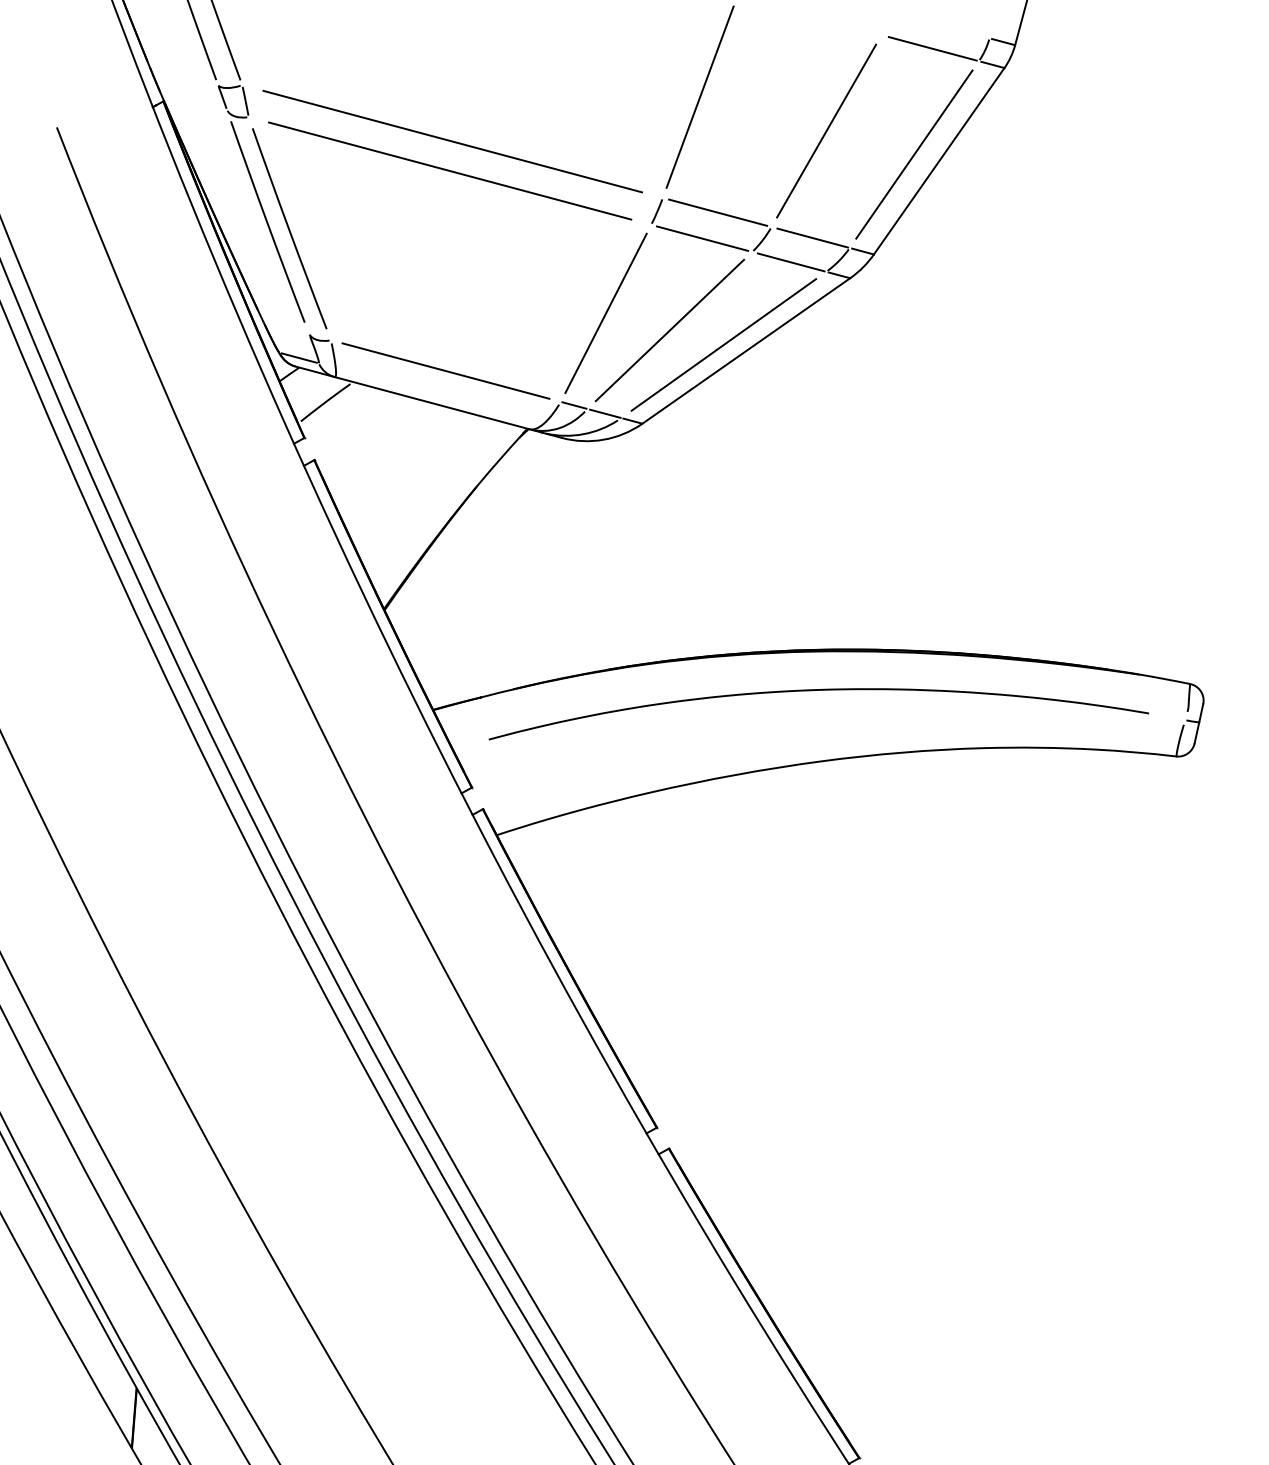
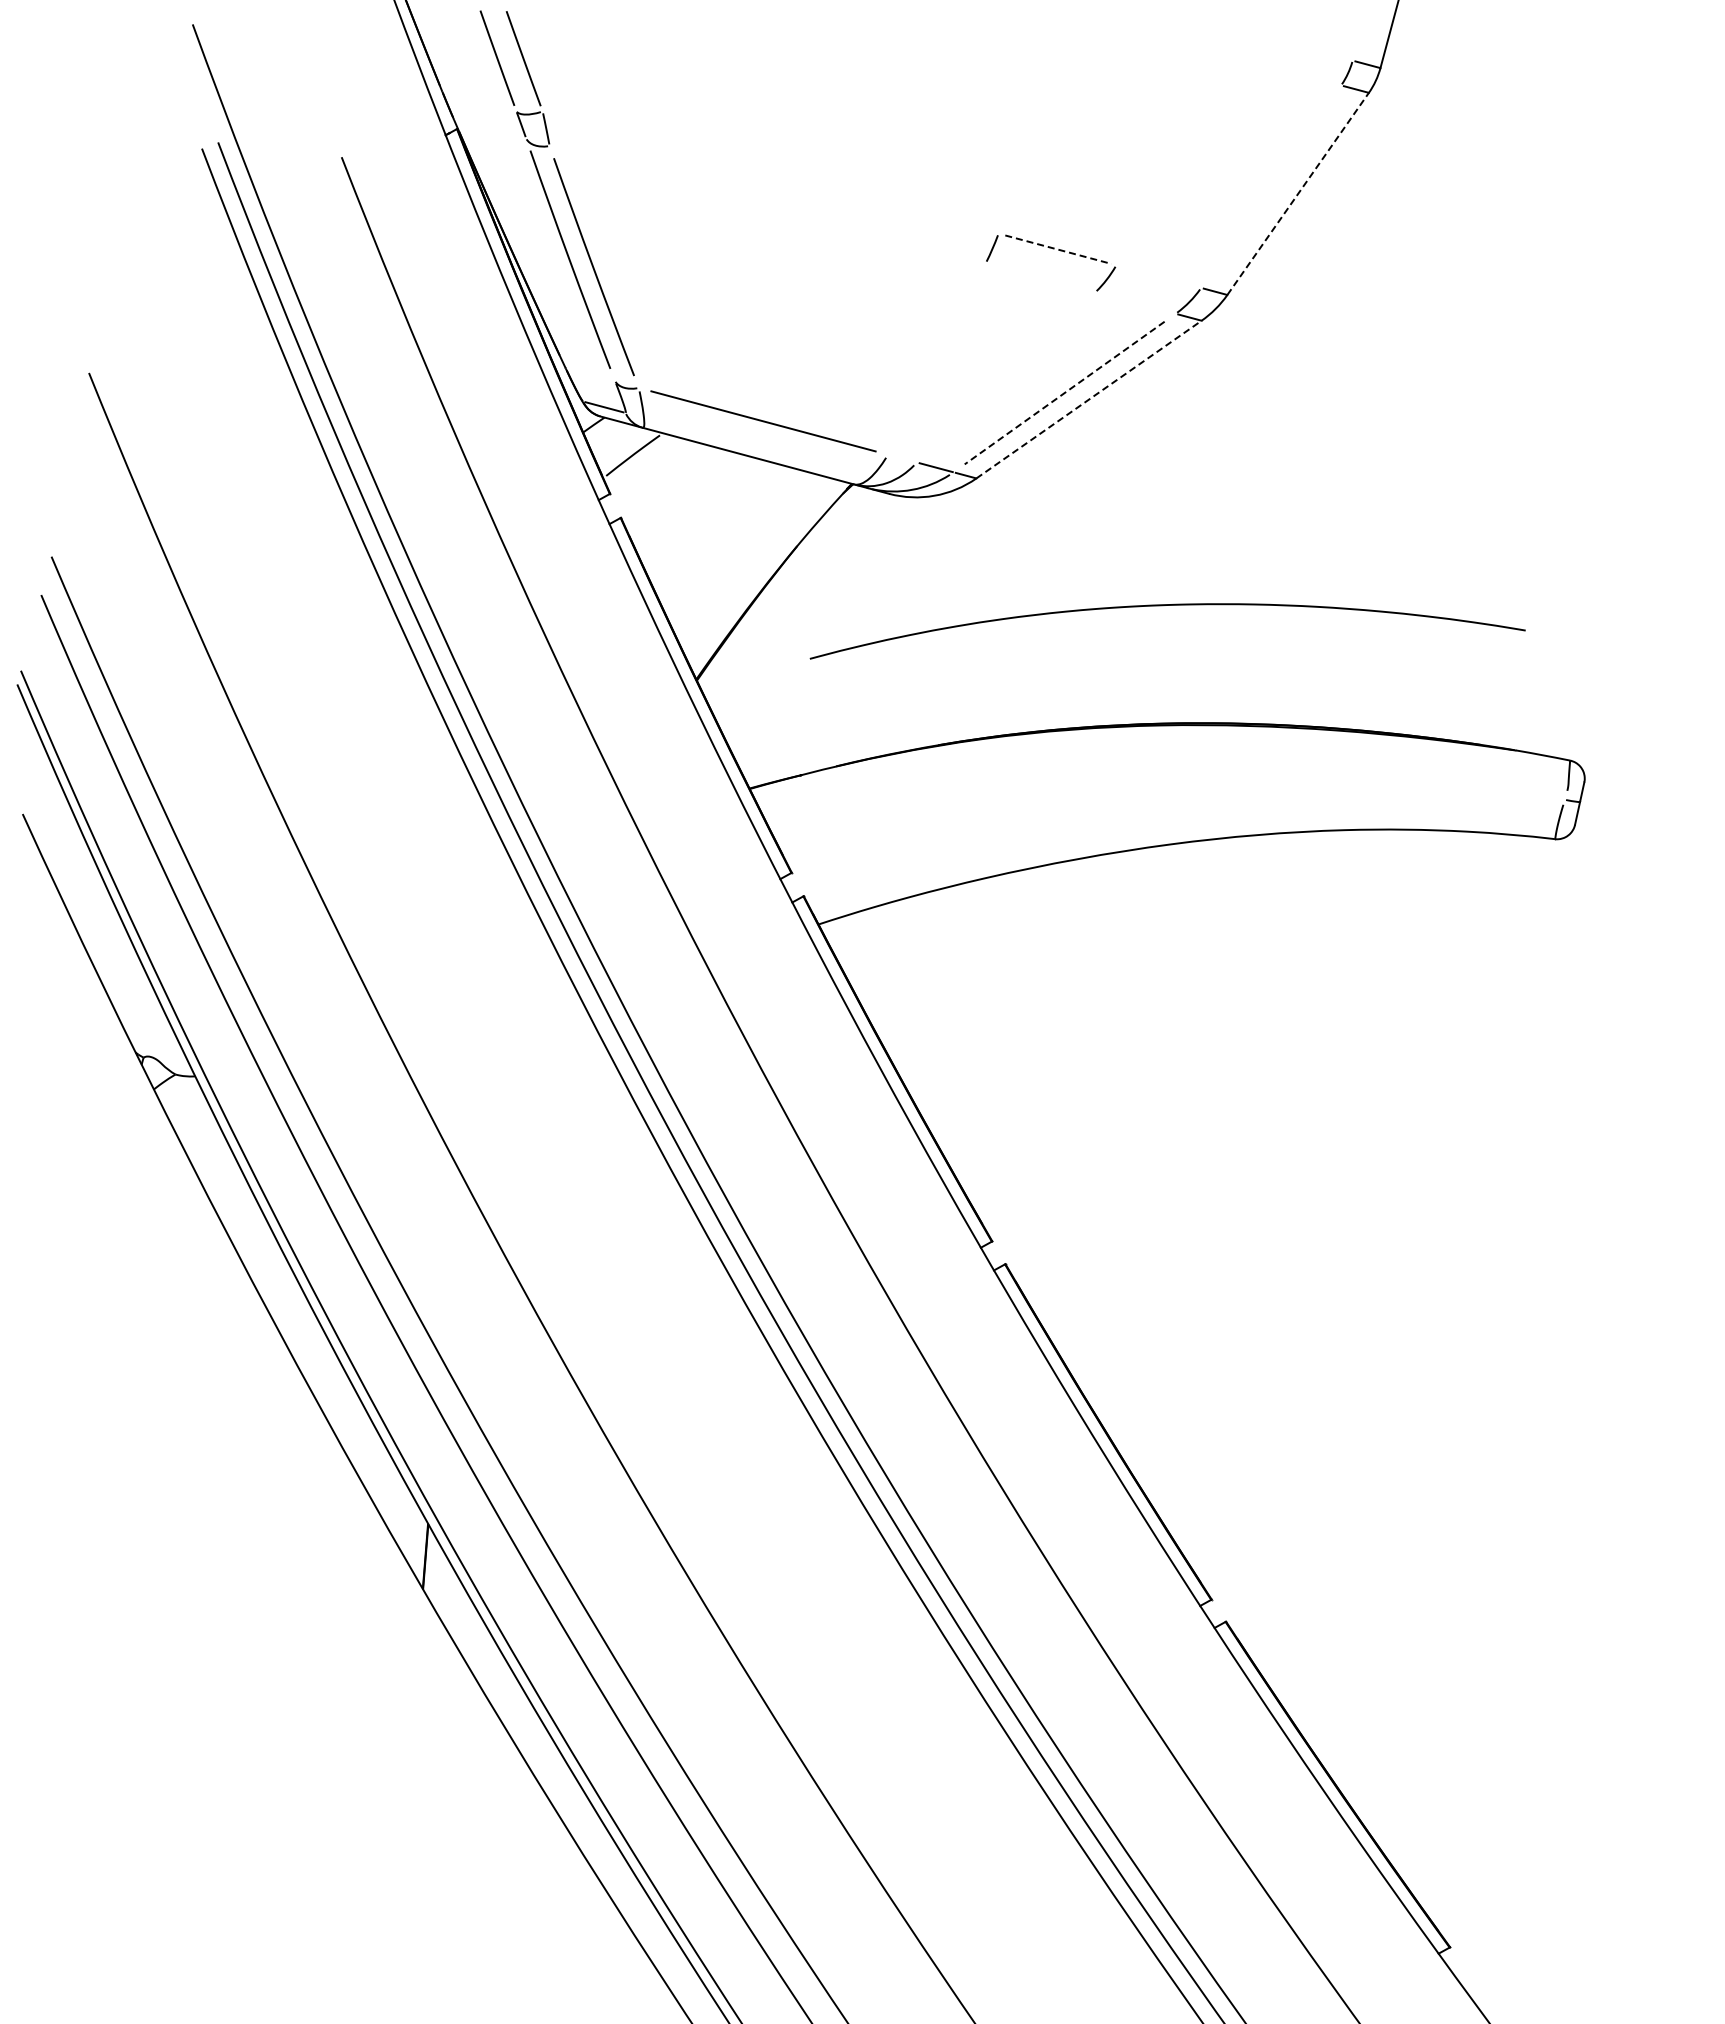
line: (932, 48) -> (1290, 71), removed
line: (699, 97) -> (1038, 124), removed
line: (826, 130) -> (1175, 160), removed
line: (452, 141) -> (770, 172), removed
line: (914, 154) -> (1271, 186), removed
line: (939, 160) -> (1298, 193), solid -> dashed
line: (449, 171) -> (767, 204), removed
line: (718, 212) -> (1058, 249), solid -> dashed
line: (812, 237) -> (1160, 276), removed
line: (702, 238) -> (1041, 277), removed
line: (791, 262) -> (1137, 303), removed
line: (605, 313) -> (936, 358), removed
line: (669, 329) -> (1005, 376), removed
line: (723, 345) -> (1064, 393), solid -> dashed
line: (746, 350) -> (1089, 399), solid -> dashed
line: (574, 405) -> (902, 458), removed
curve: (815, 691) -> (1163, 606), moved

